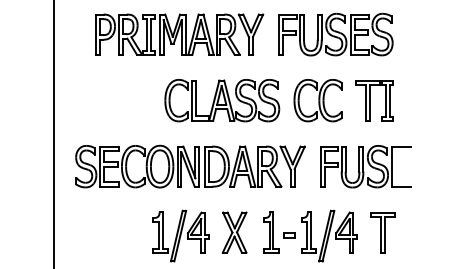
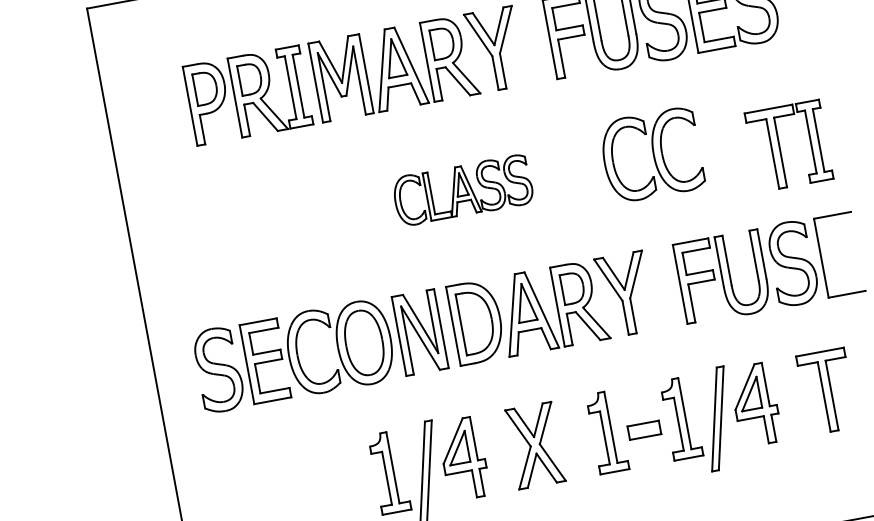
part: (222, 100) -> (463, 189), size x0.6
part: (374, 100) -> (788, 145), moved
part: (289, 235) -> (644, 431), size x1.4

